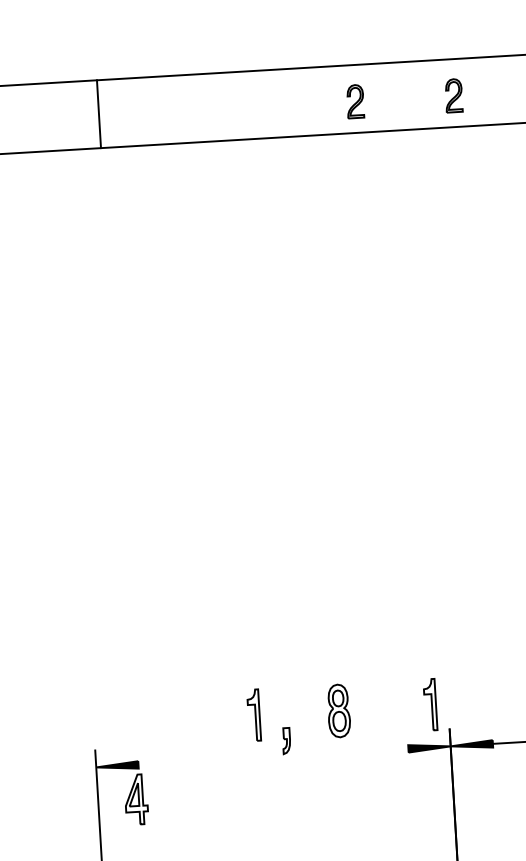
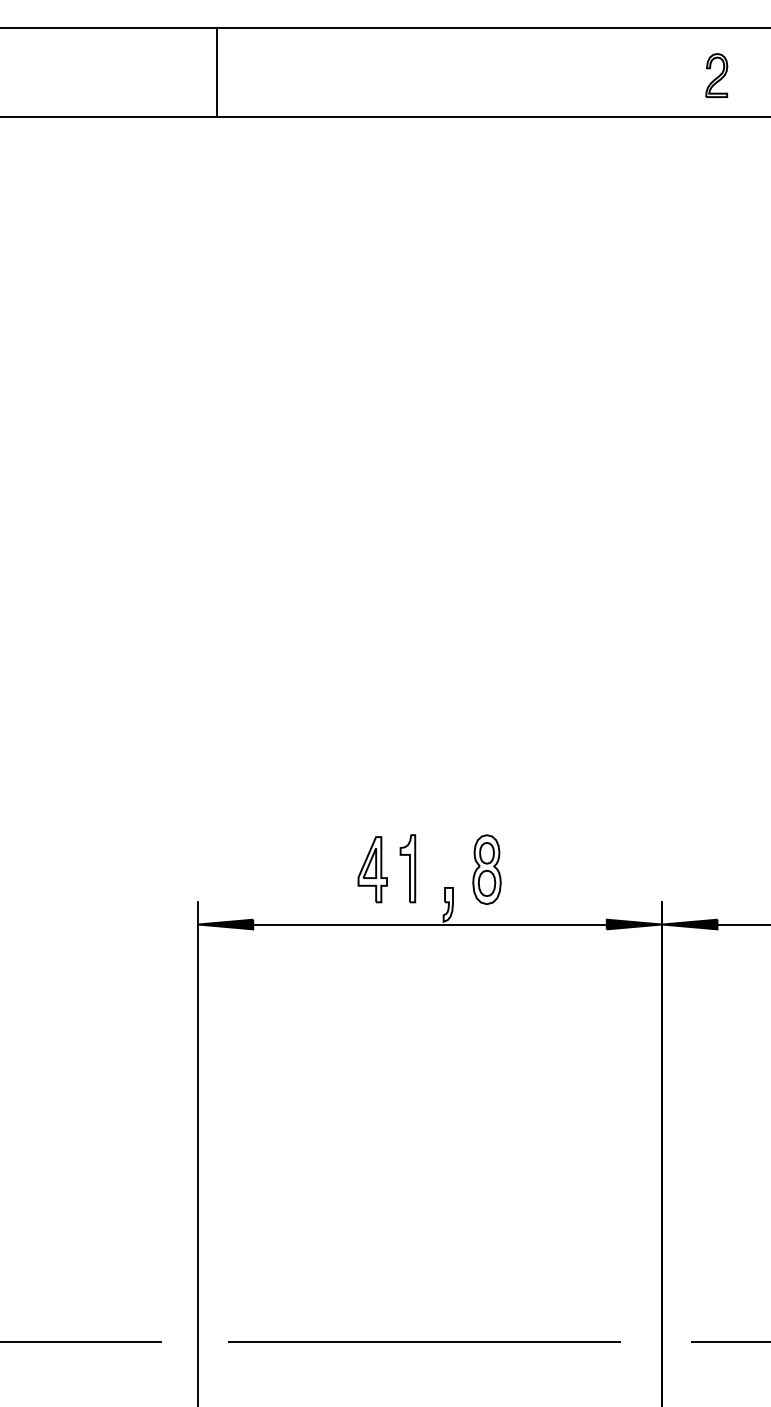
part: (355, 101) -> (587, 75), removed
line: (99, 113) -> (217, 71), moved
part: (430, 704) -> (638, 868), removed
part: (338, 710) -> (486, 869), moved
line: (273, 756) -> (429, 924), added
part: (136, 799) -> (372, 869), moved

